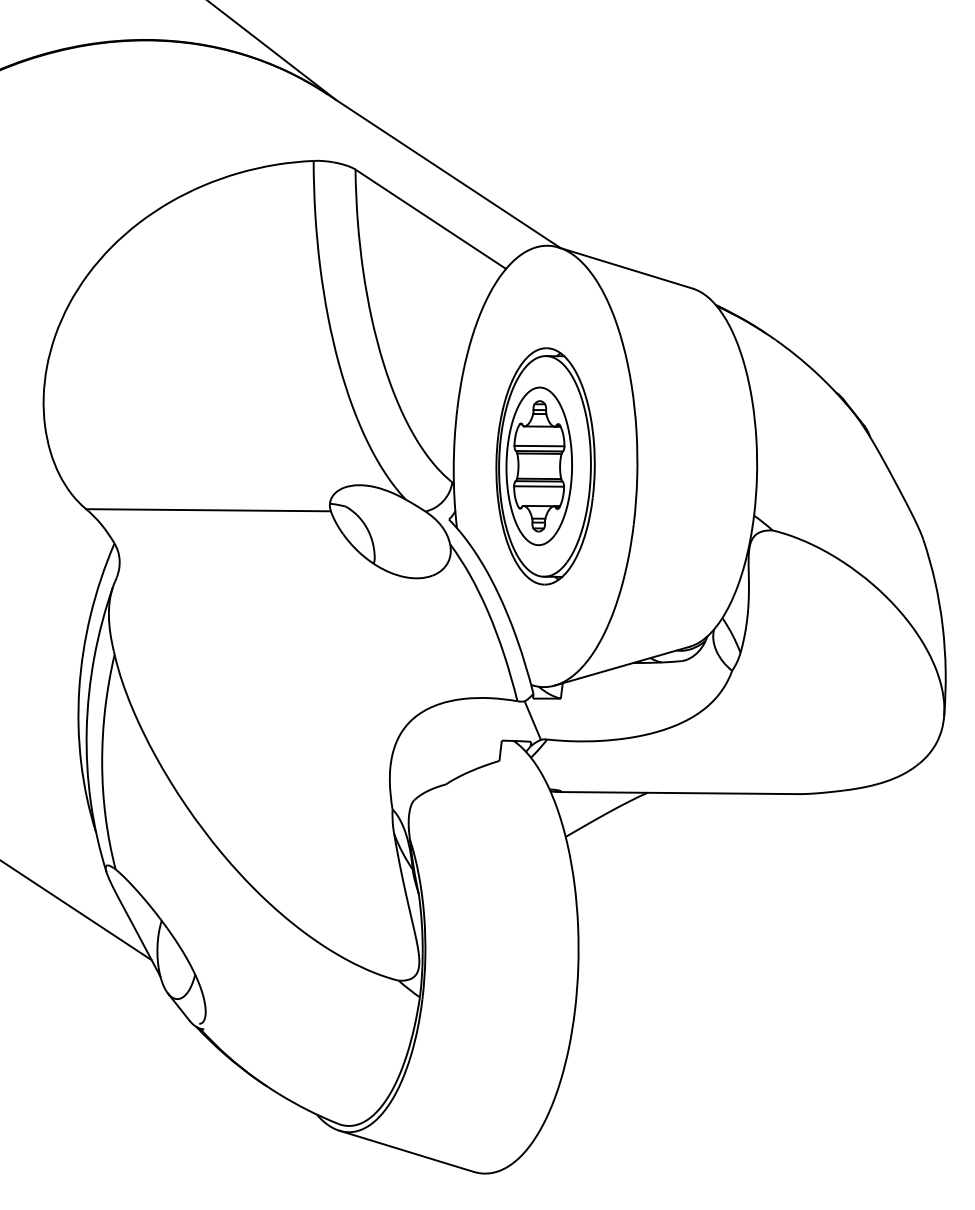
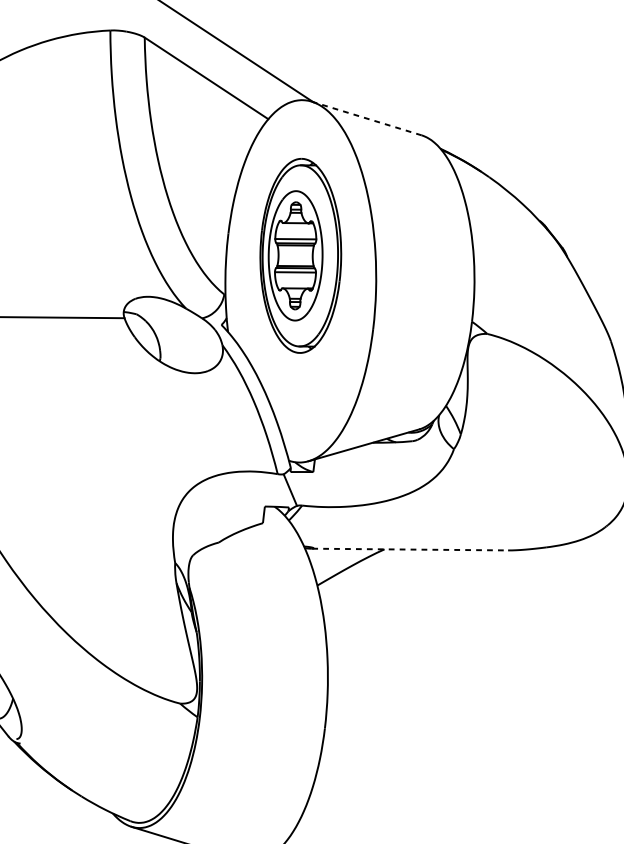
line: (625, 267) -> (366, 118), solid -> dashed
part: (545, 466) -> (300, 255), moved
line: (679, 793) -> (410, 549), solid -> dashed

